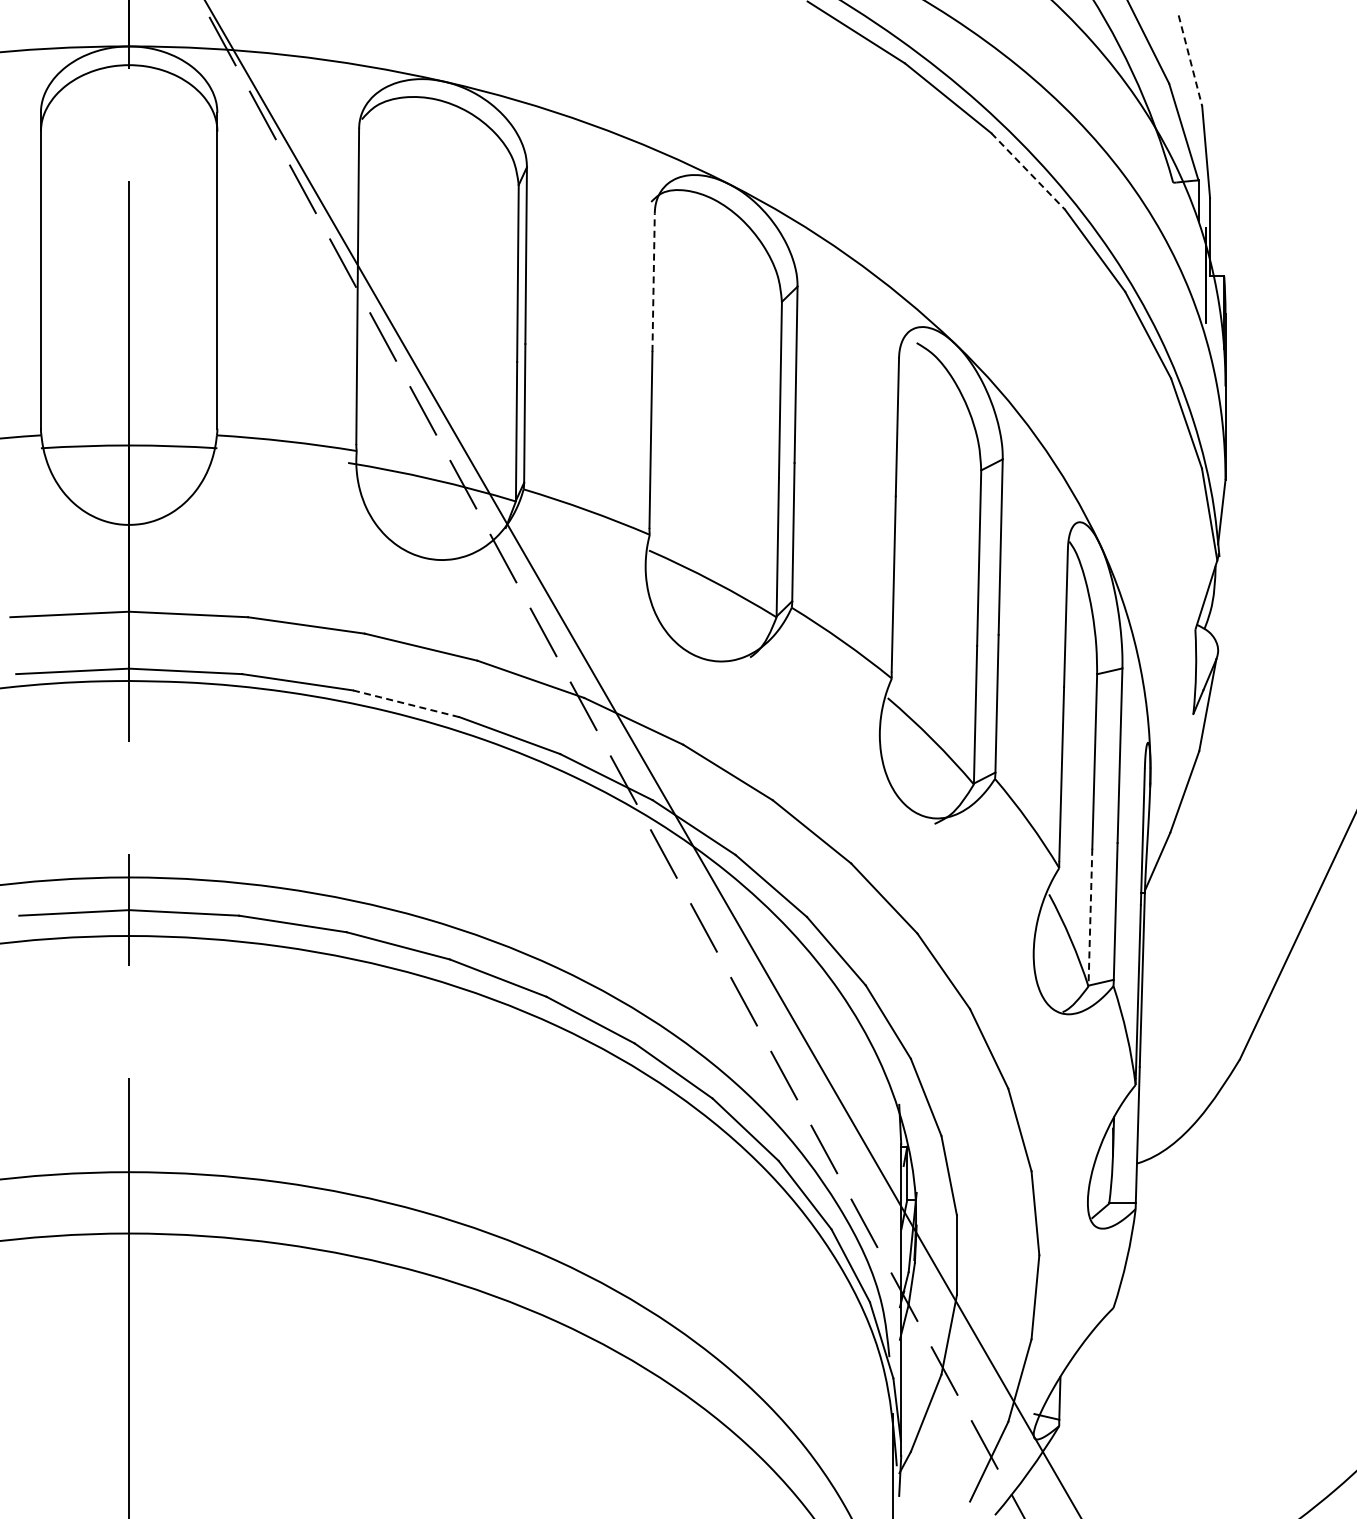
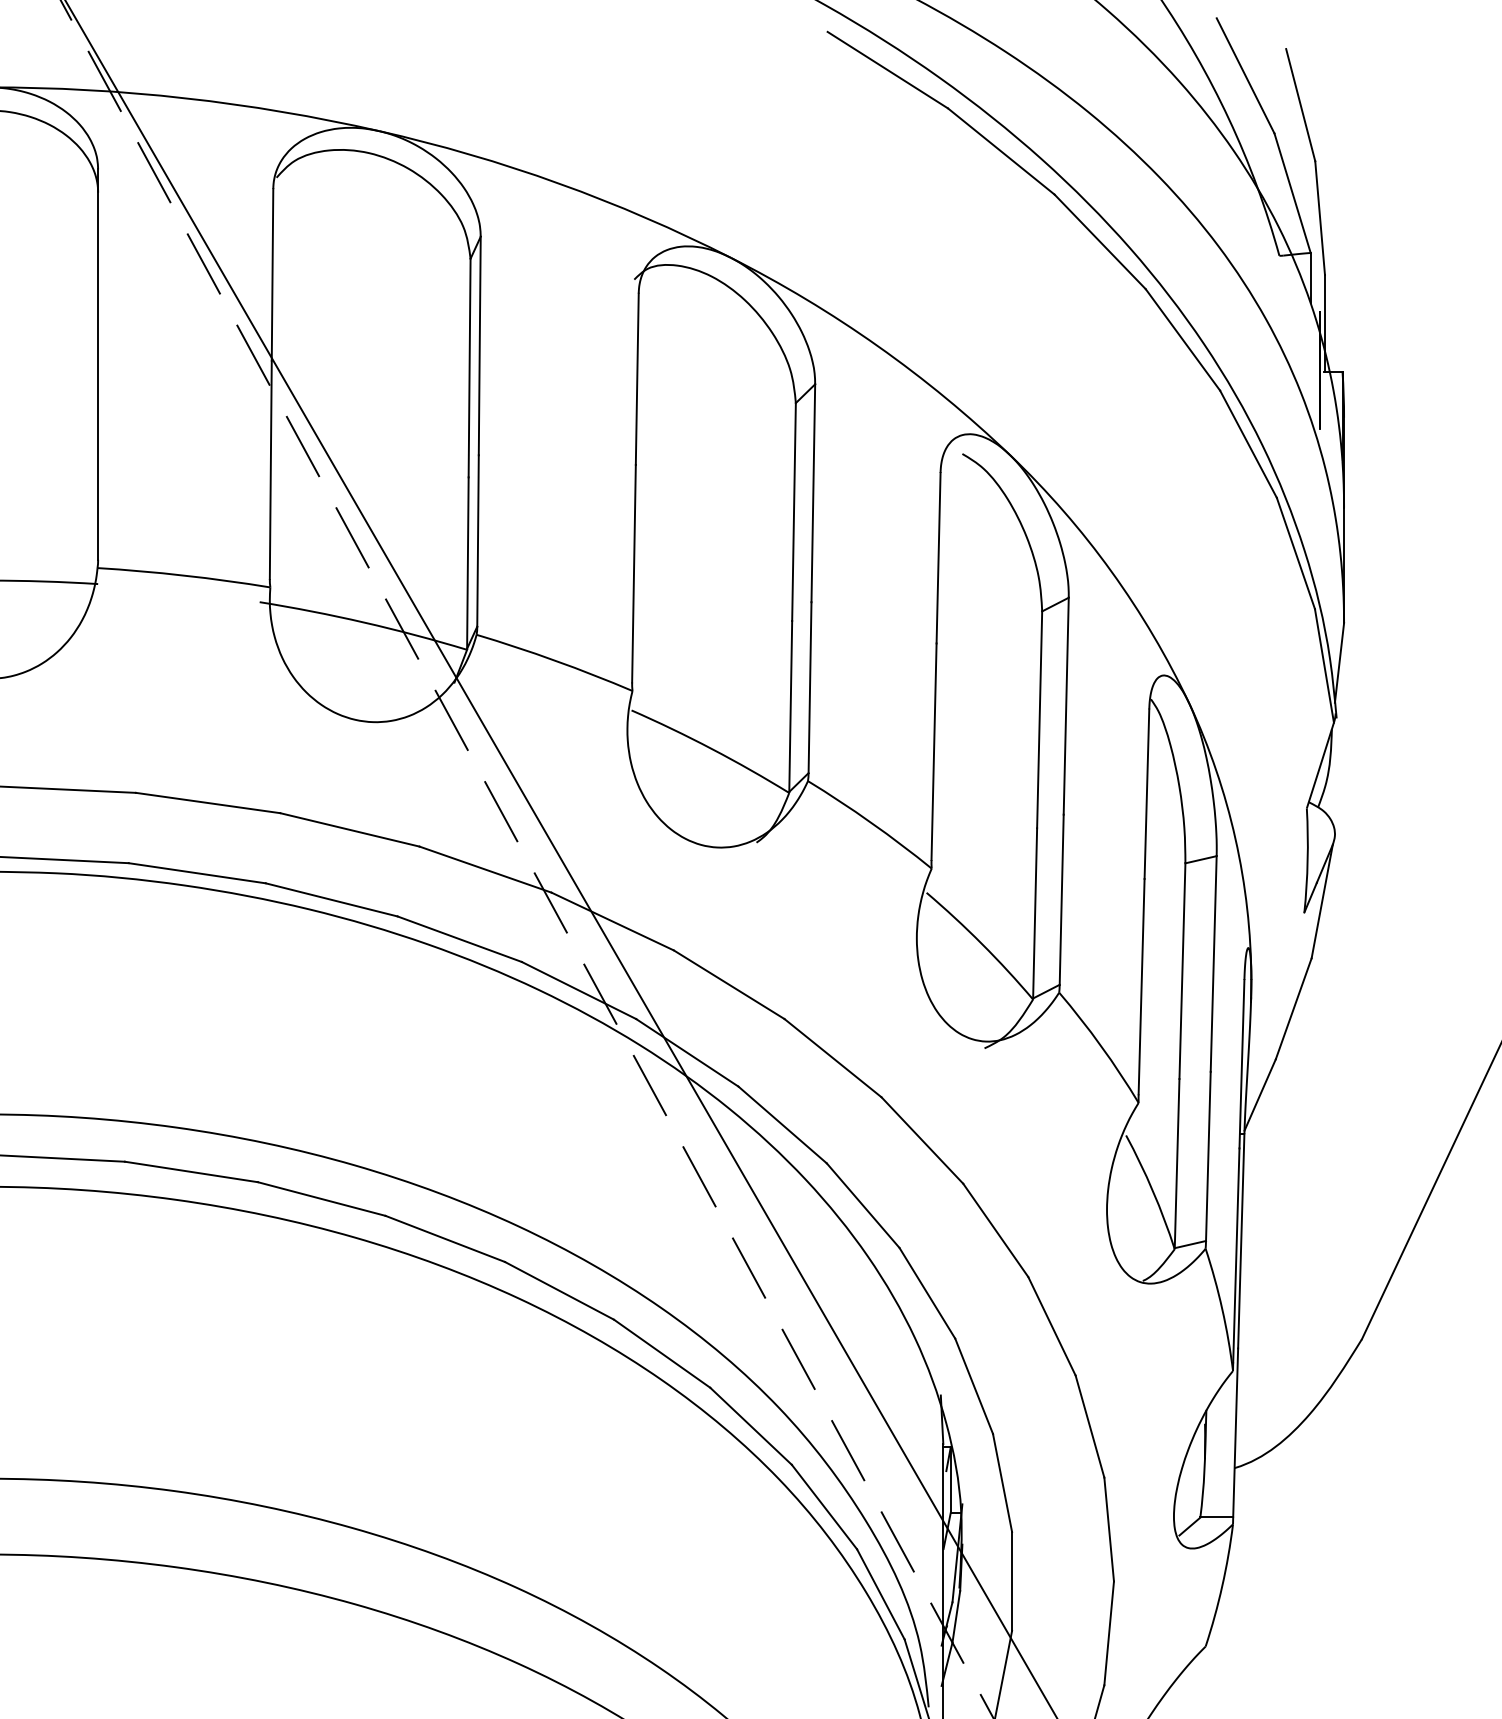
line: (1190, 60) -> (1300, 104), dashed -> solid
line: (1028, 171) -> (1100, 241), dashed -> solid
line: (653, 282) -> (637, 379), dashed -> solid
line: (406, 703) -> (331, 899), dashed -> solid
line: (1090, 917) -> (1177, 1163), dashed -> solid

